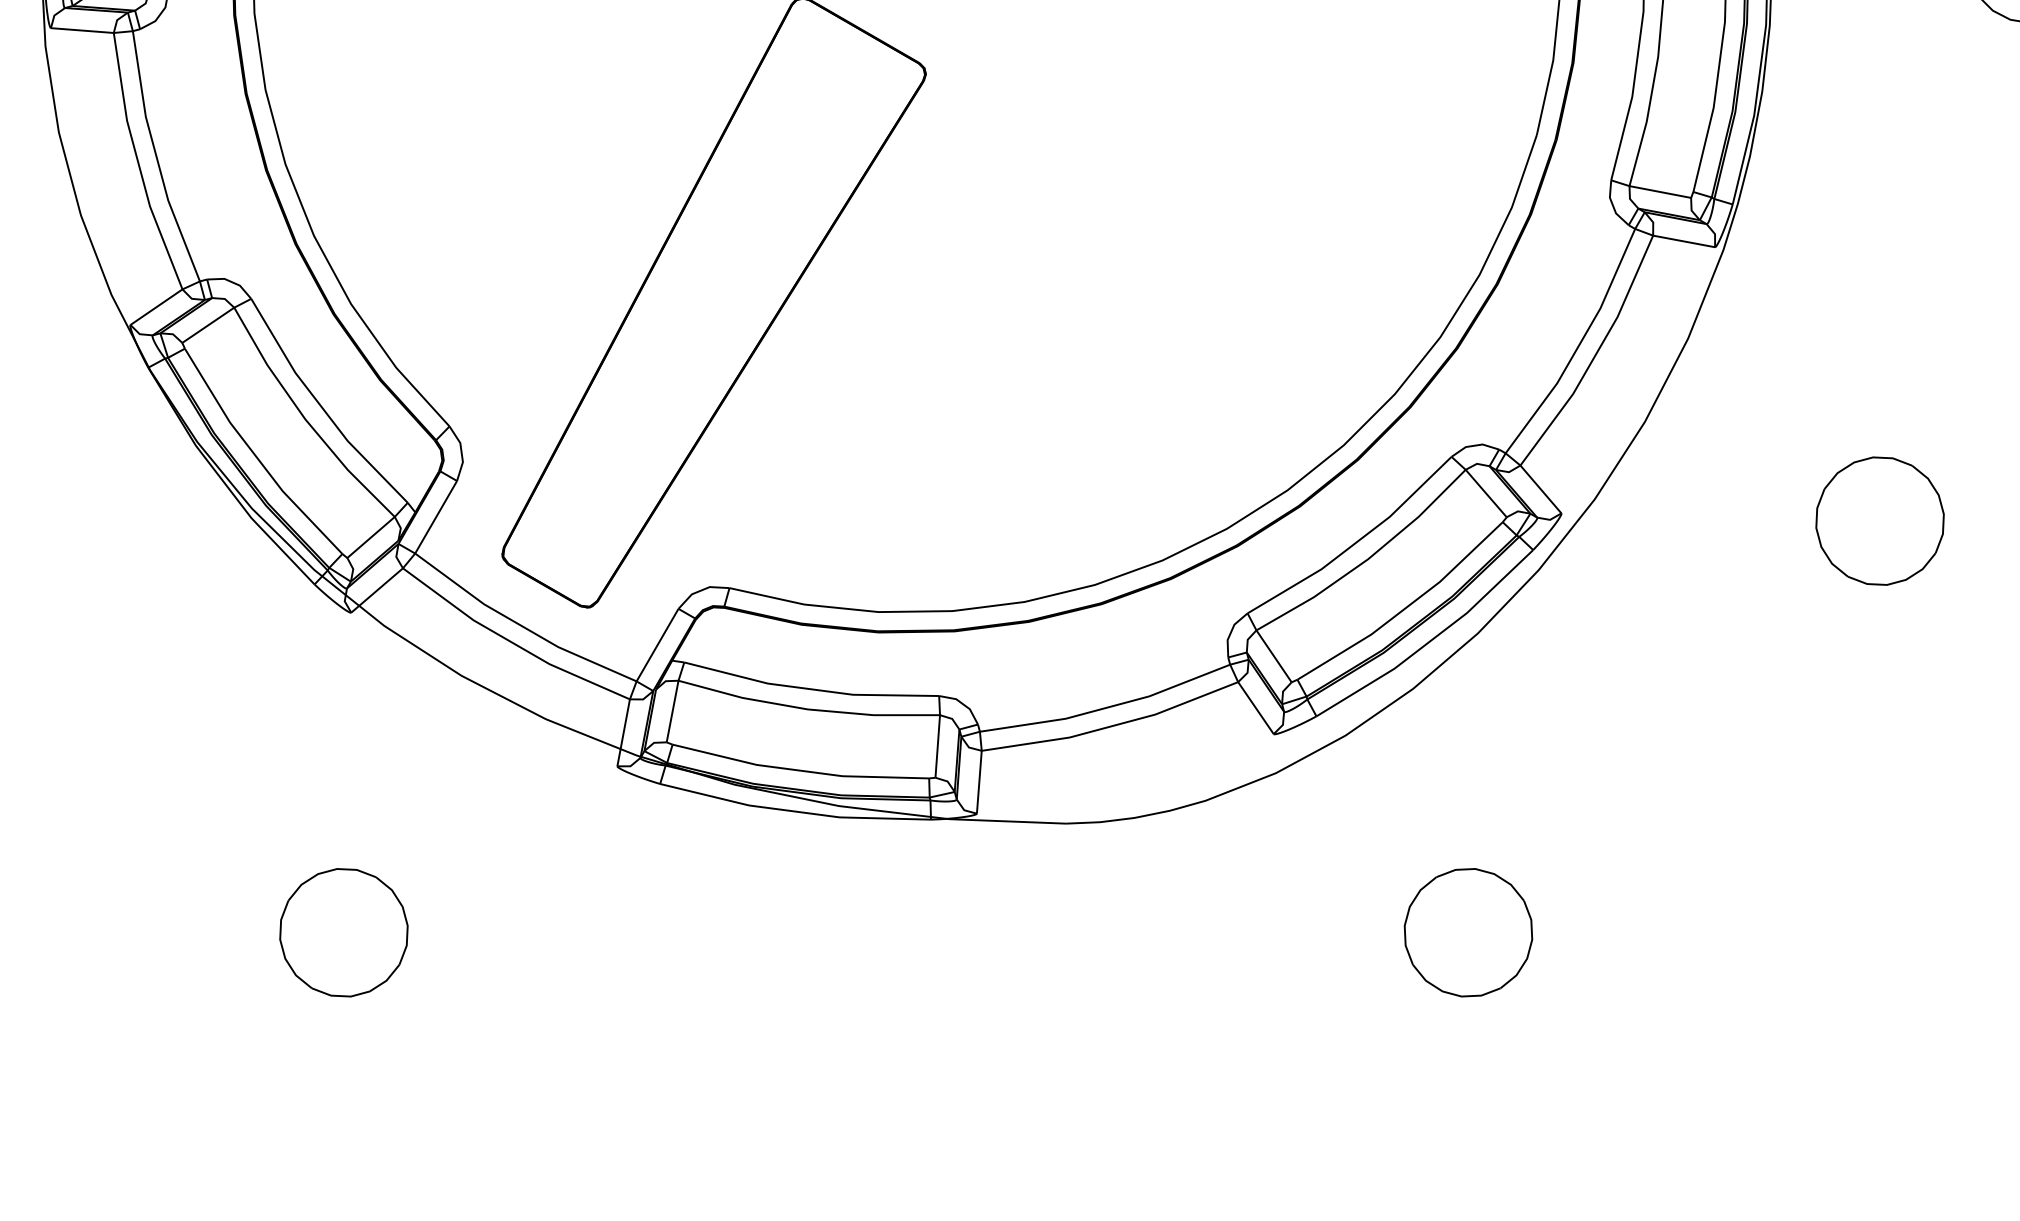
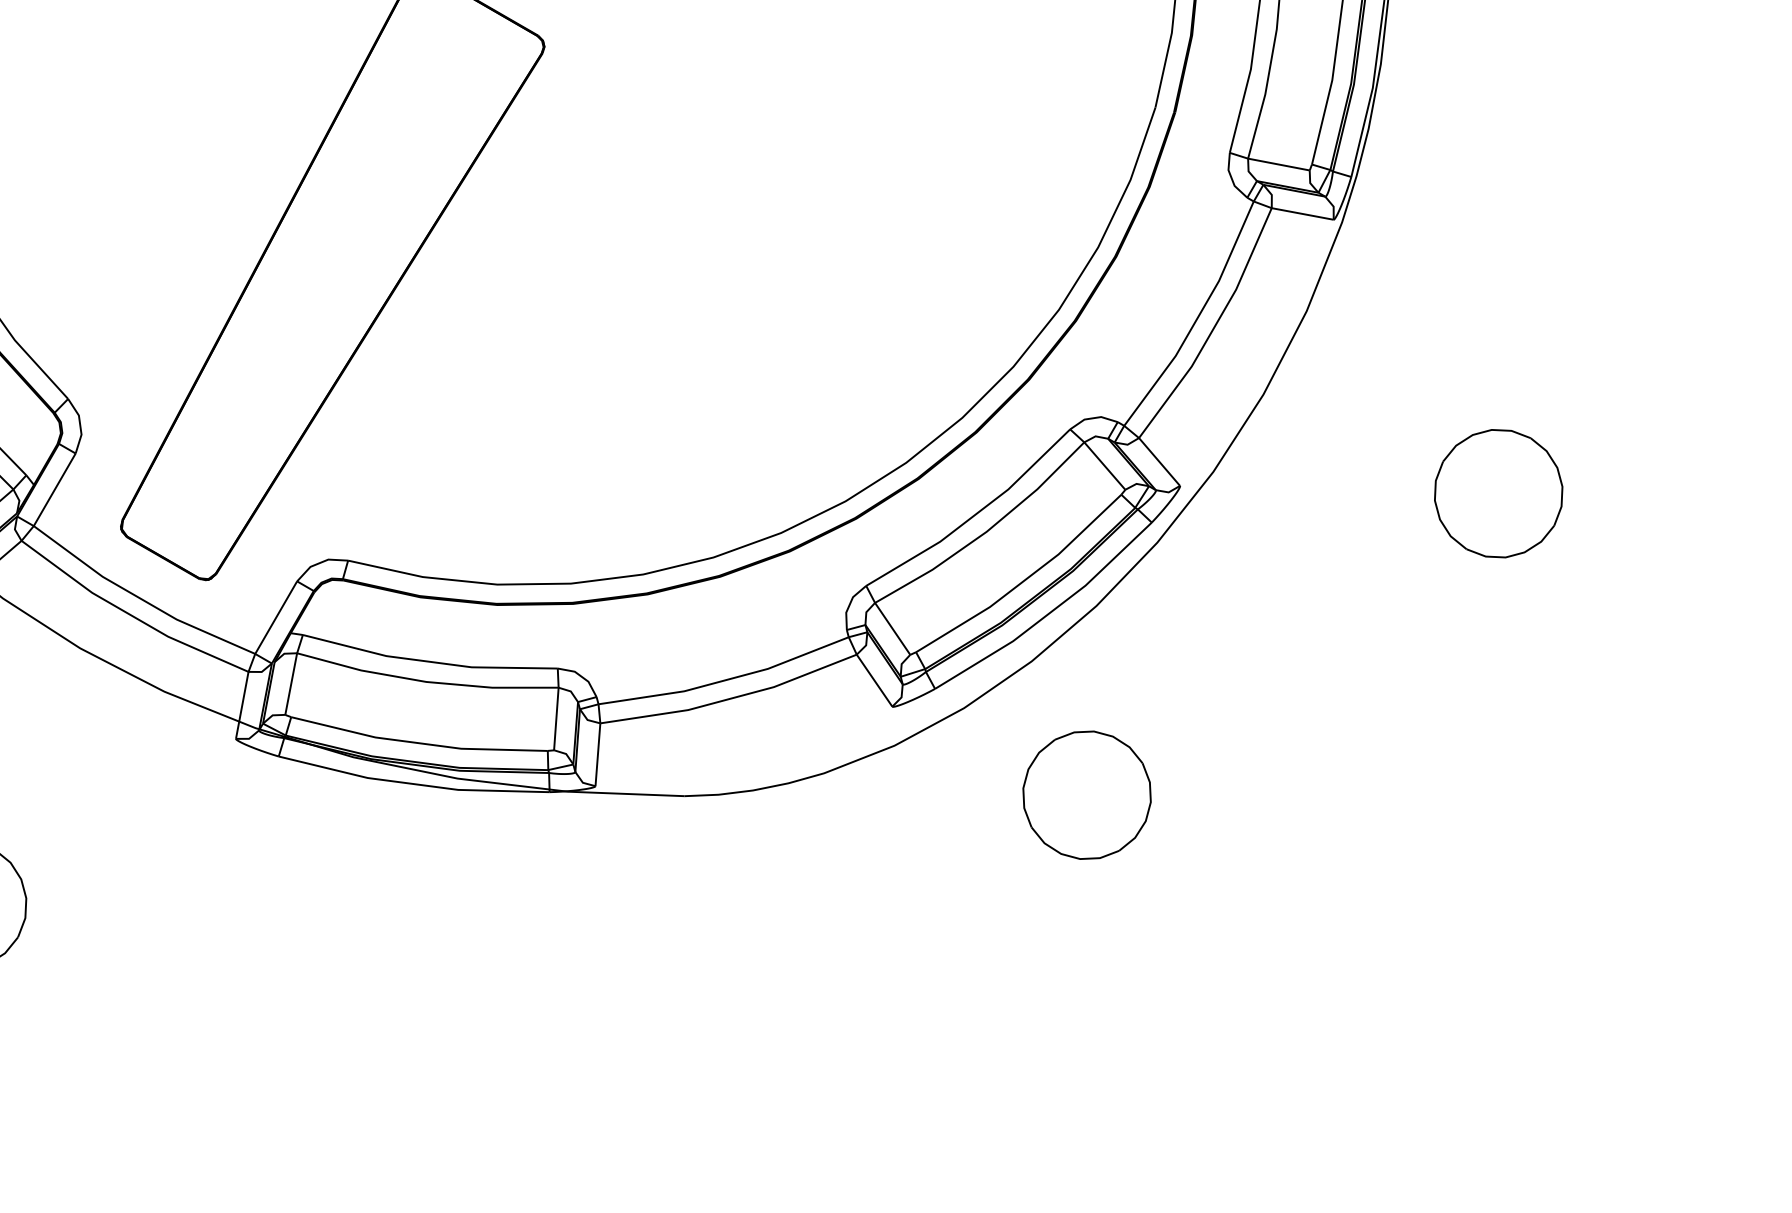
part: (1468, 932) -> (1087, 795), moved

